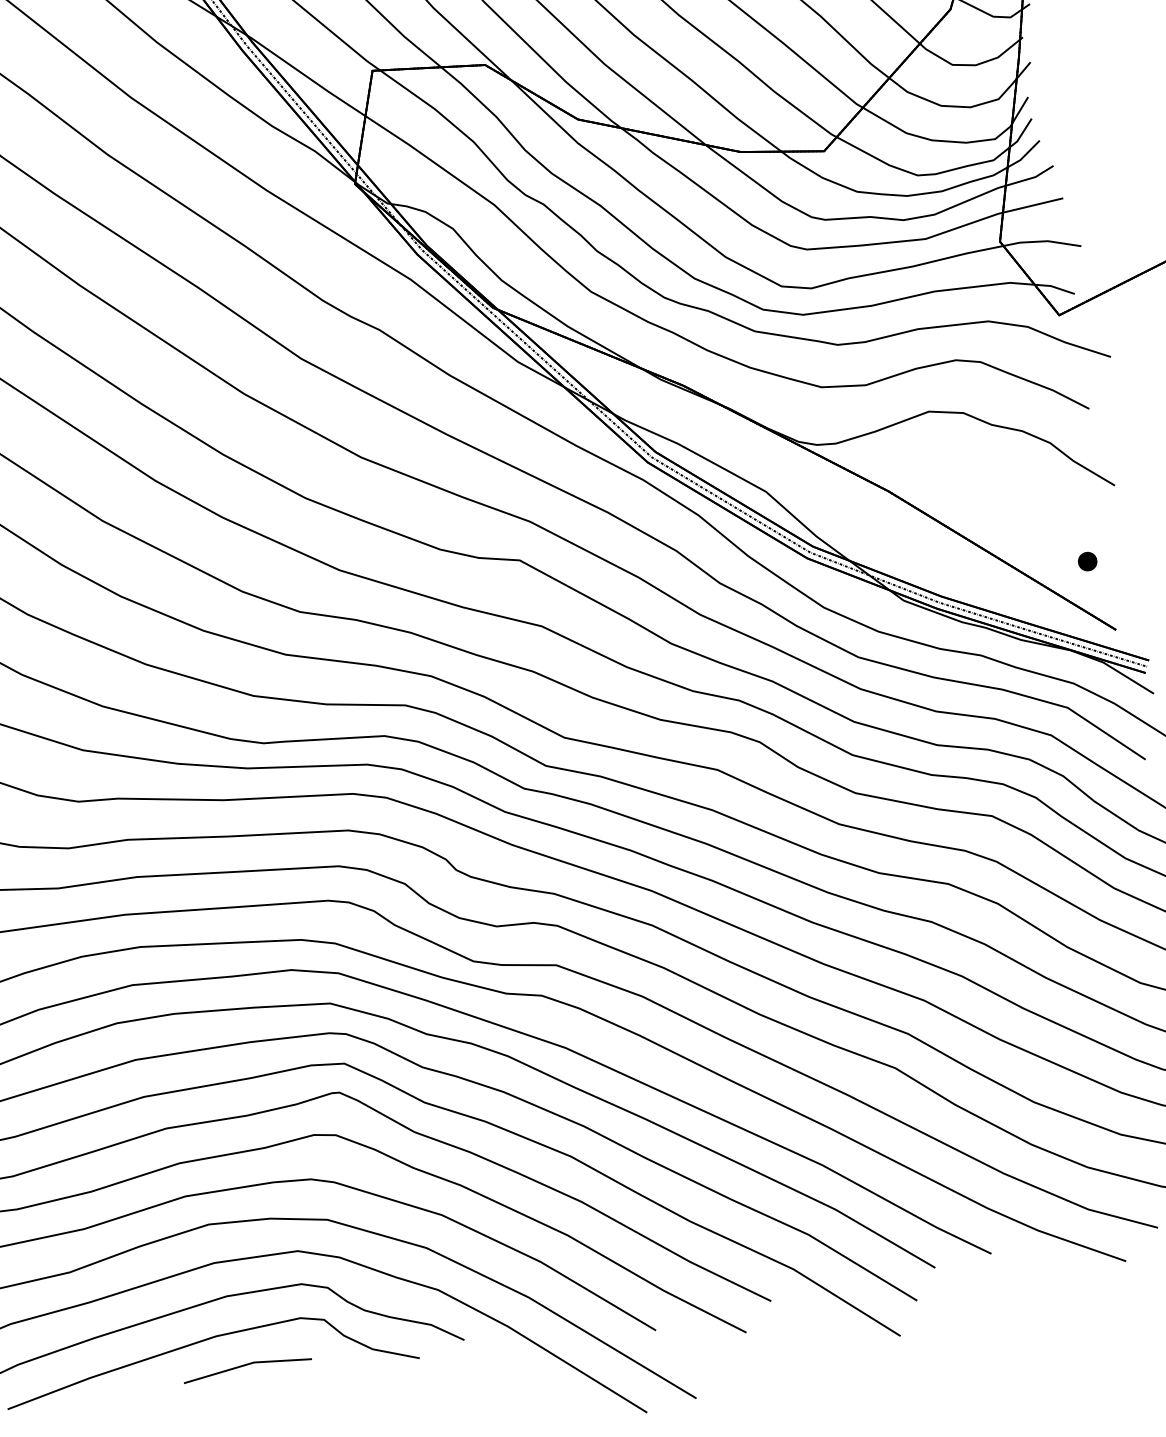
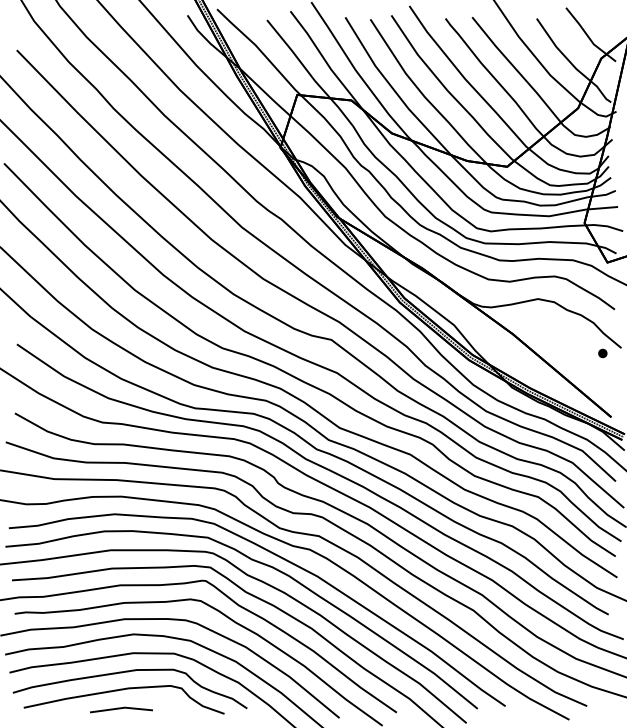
part: (1086, 561) -> (602, 353), moved
part: (247, 1367) -> (121, 709), moved

